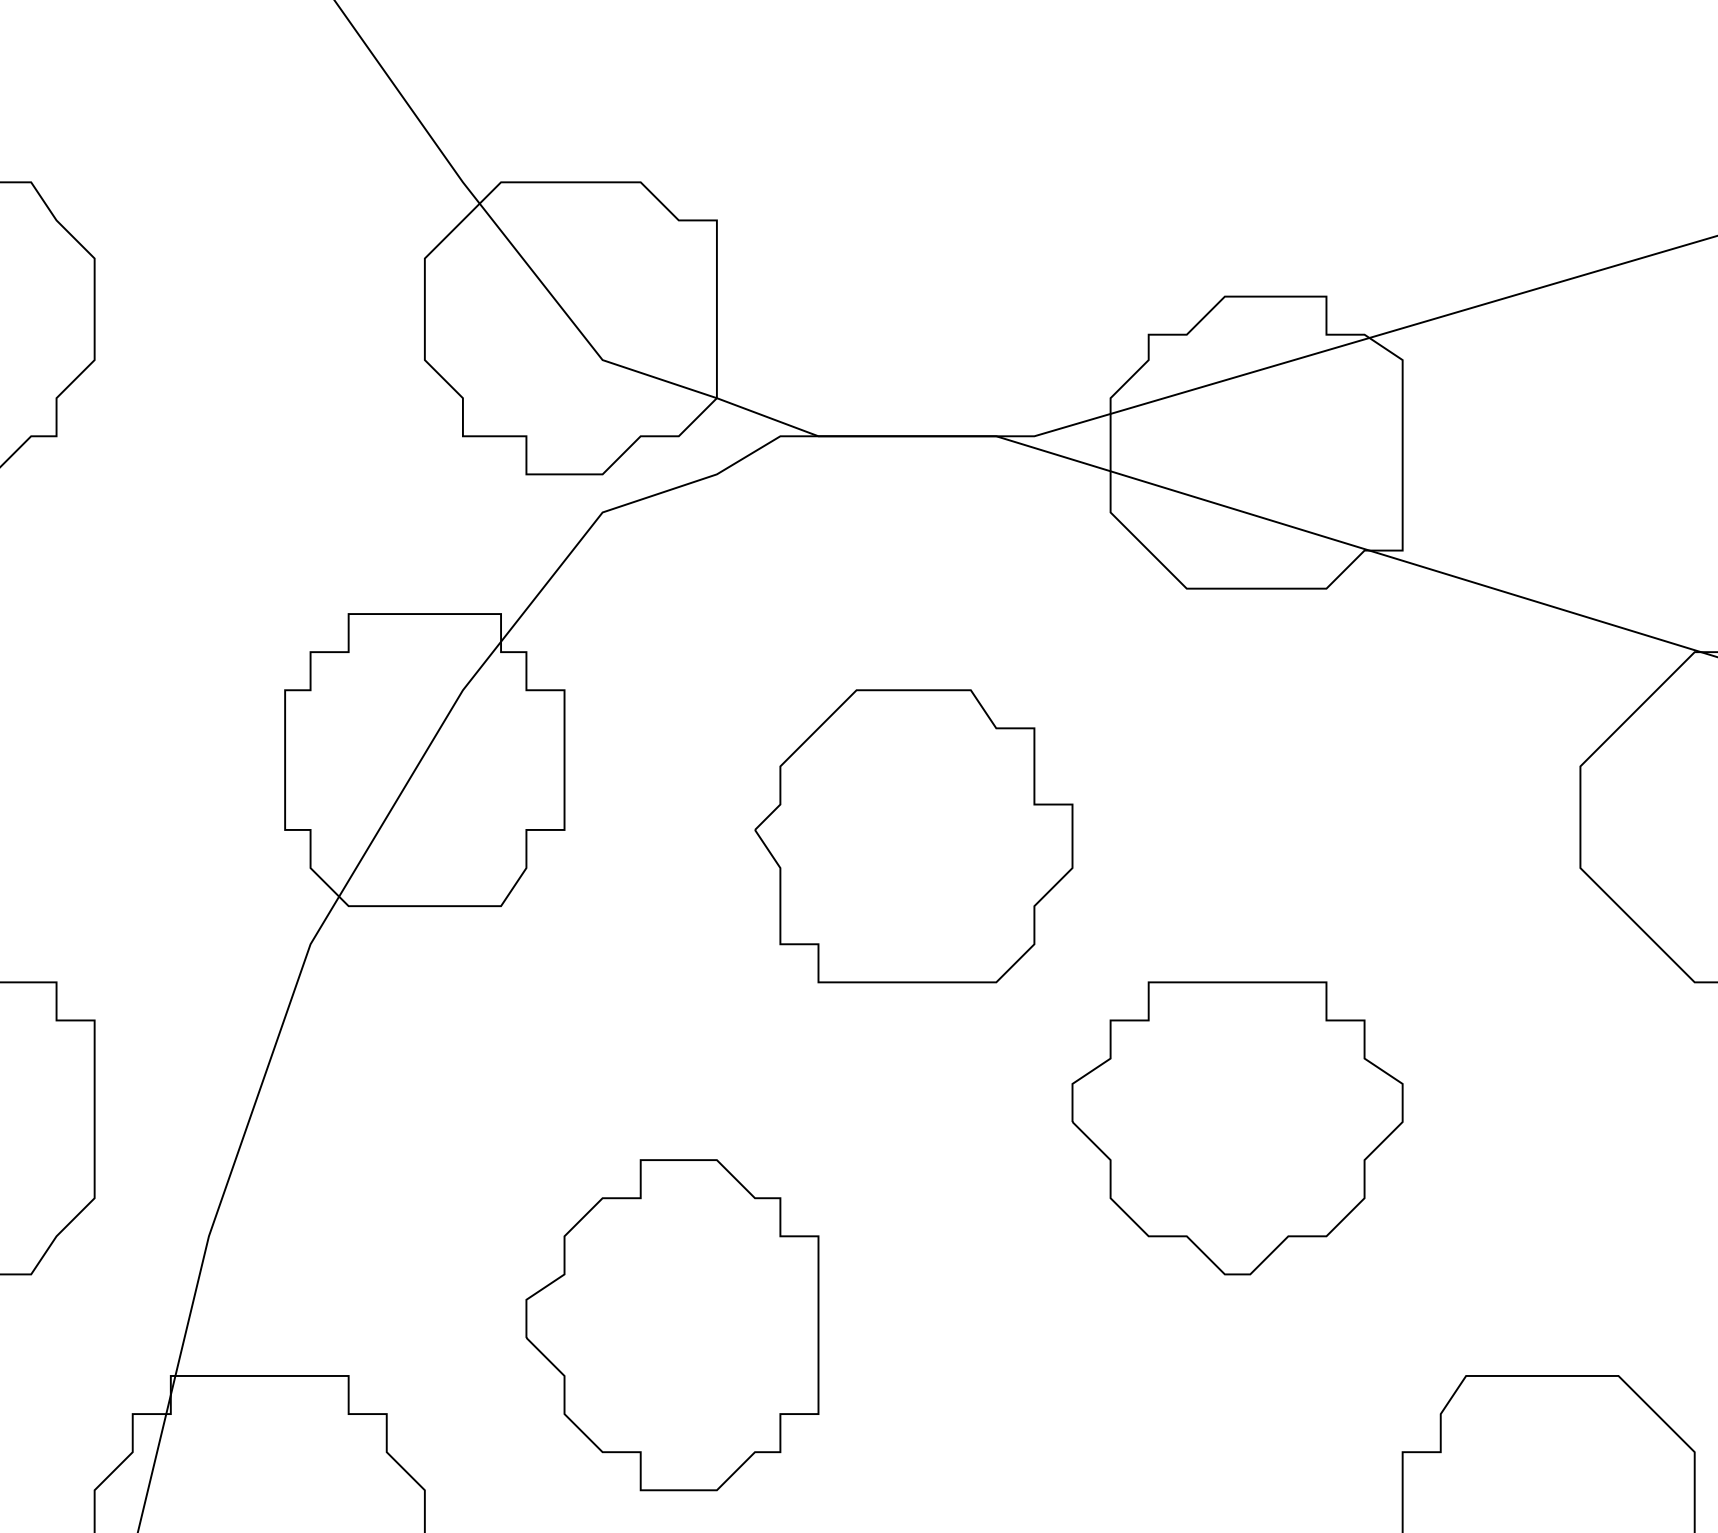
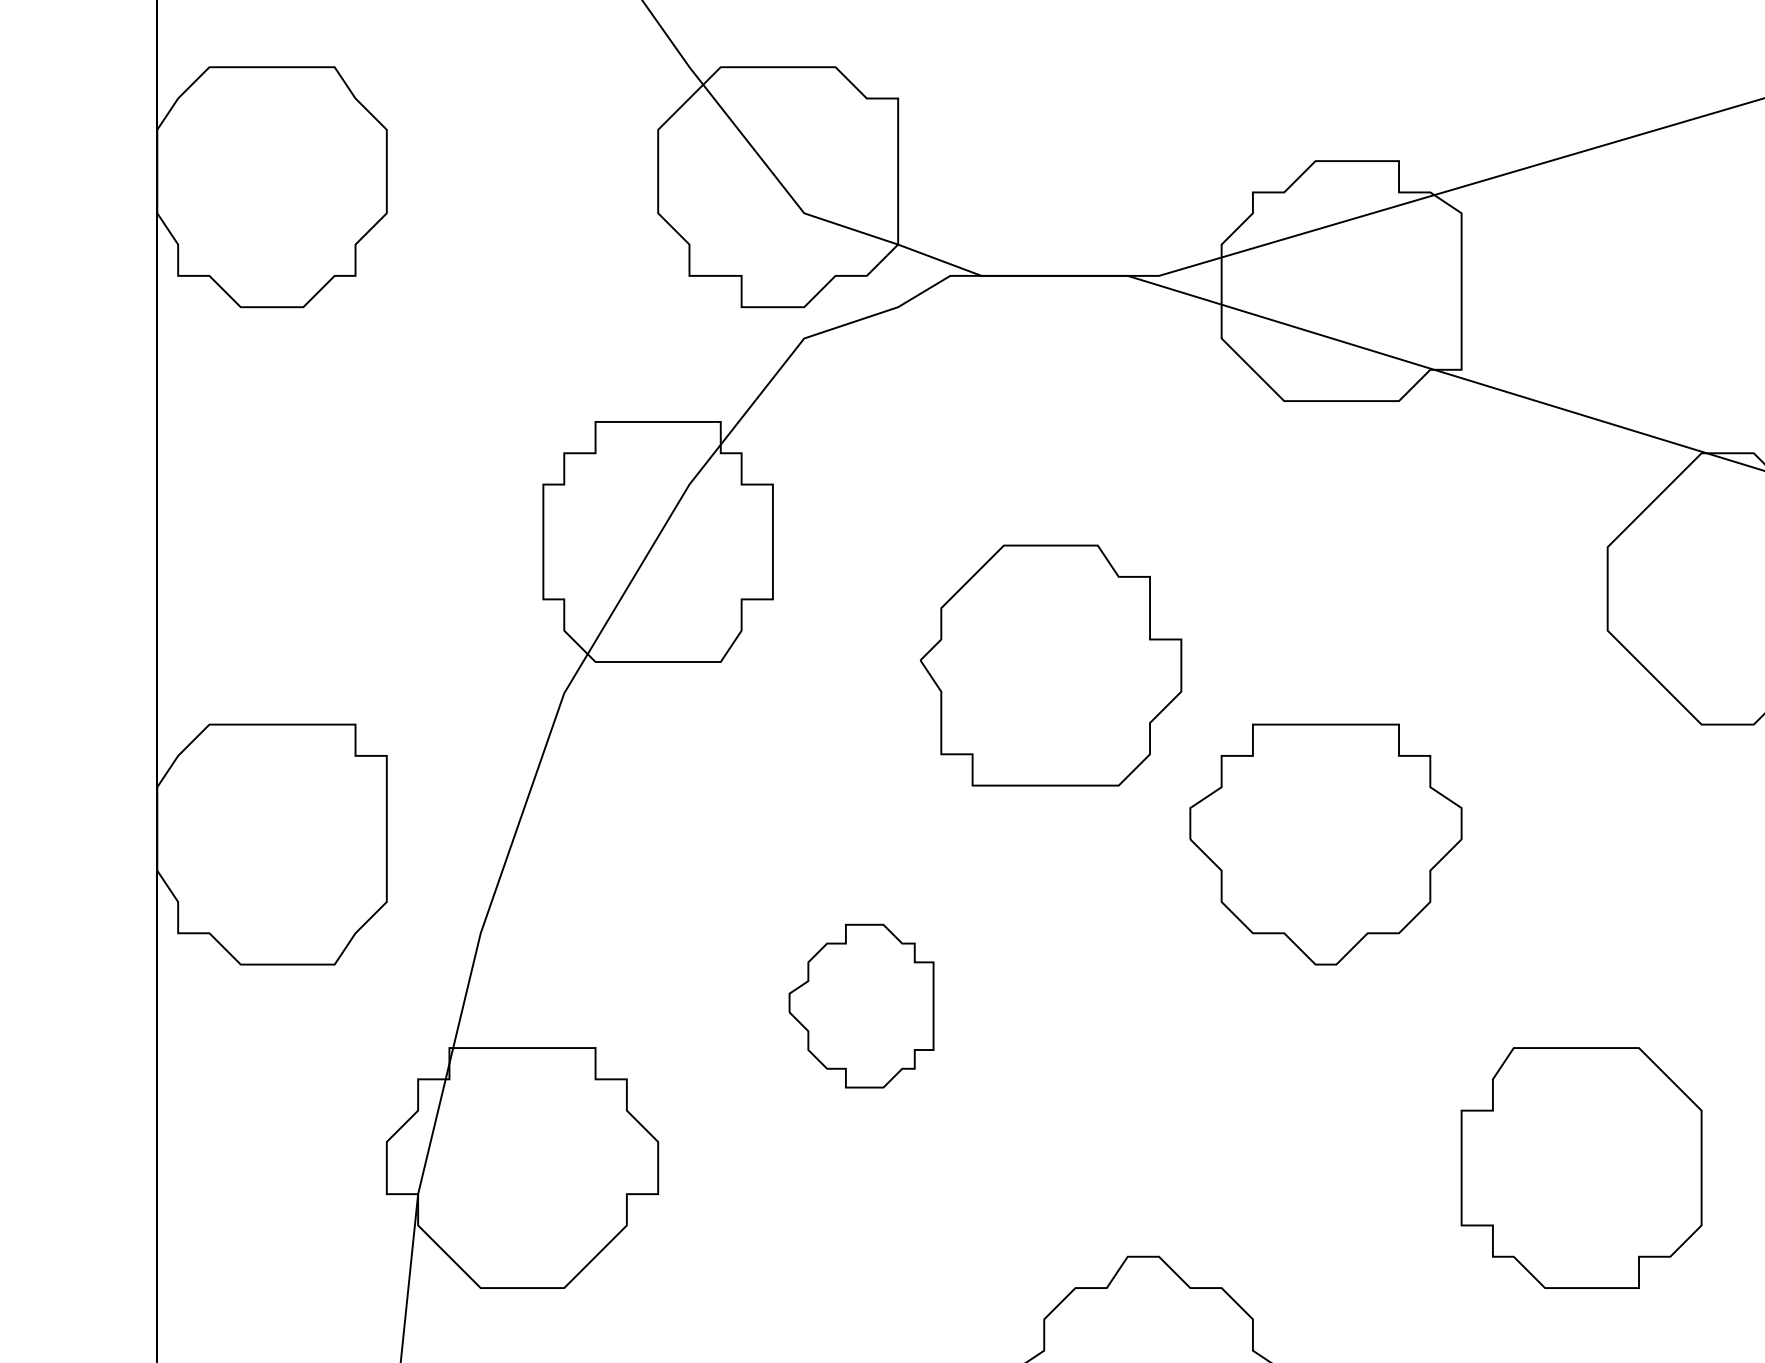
part: (914, 836) -> (1051, 665), moved
part: (672, 1324) -> (861, 1005), size x0.6

